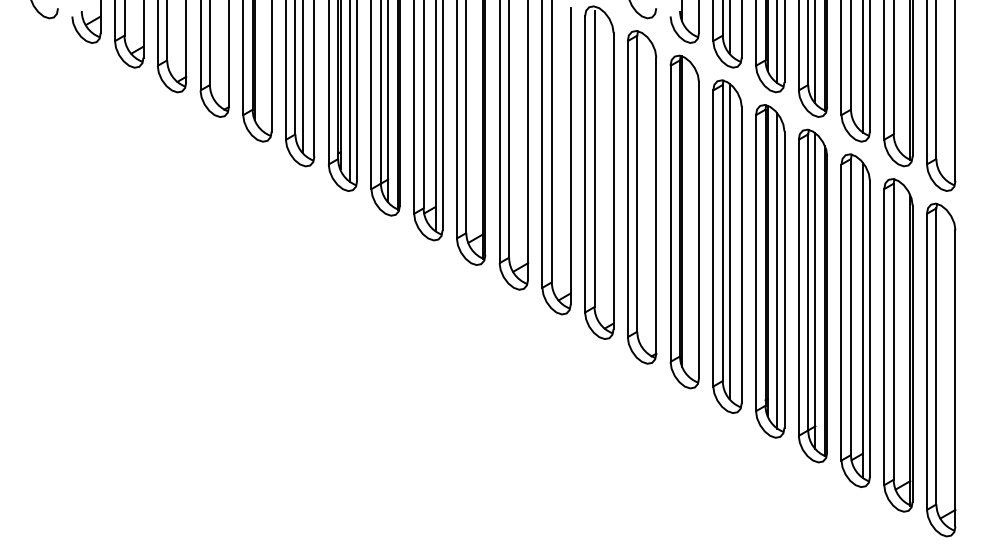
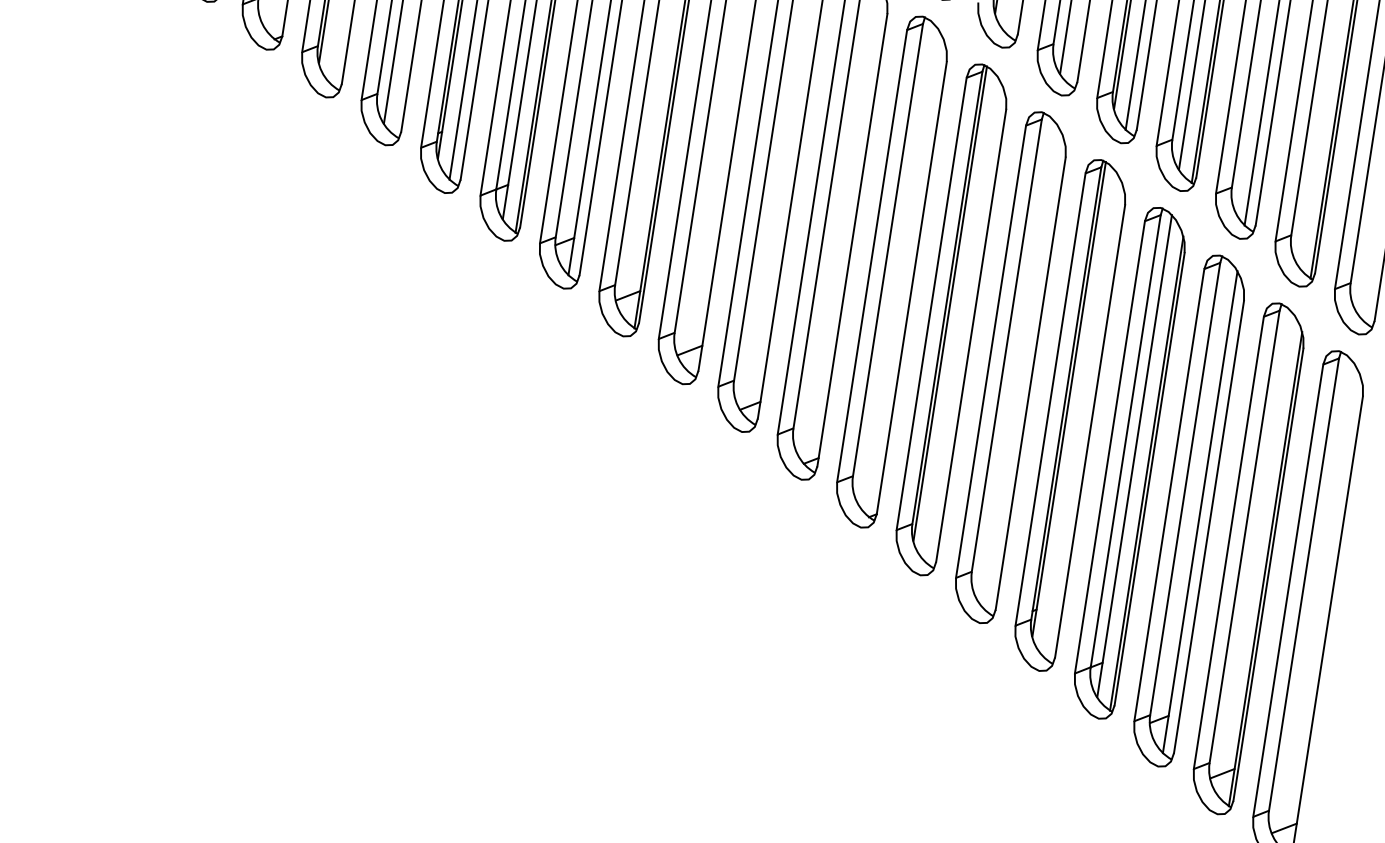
line: (729, 241) -> (1015, 360), removed
line: (777, 270) -> (1081, 415), removed

